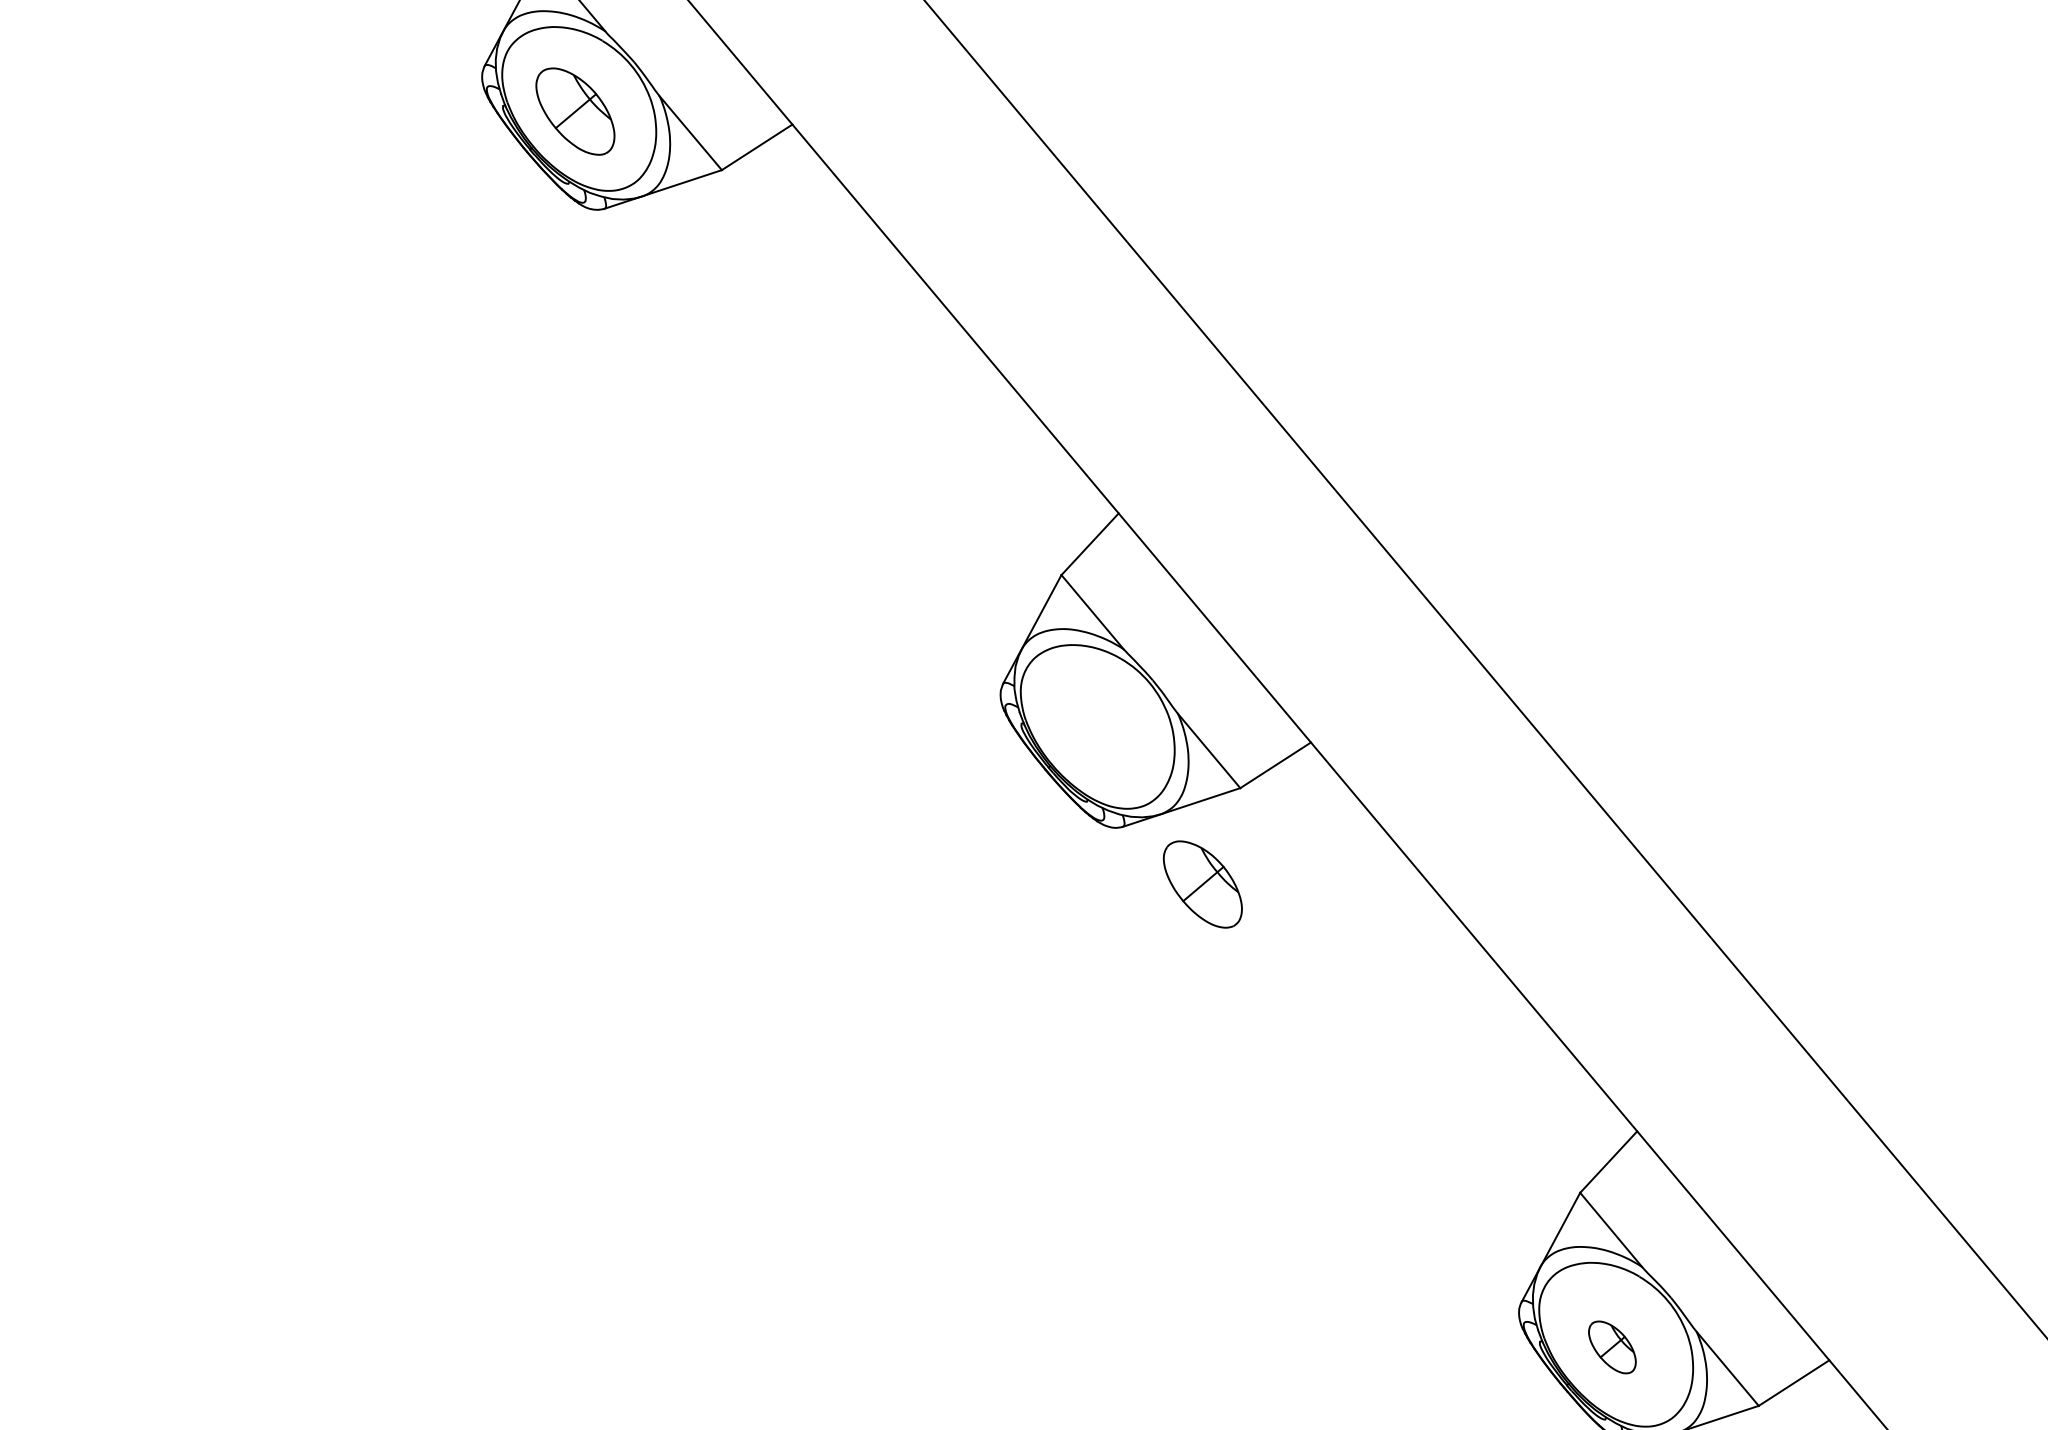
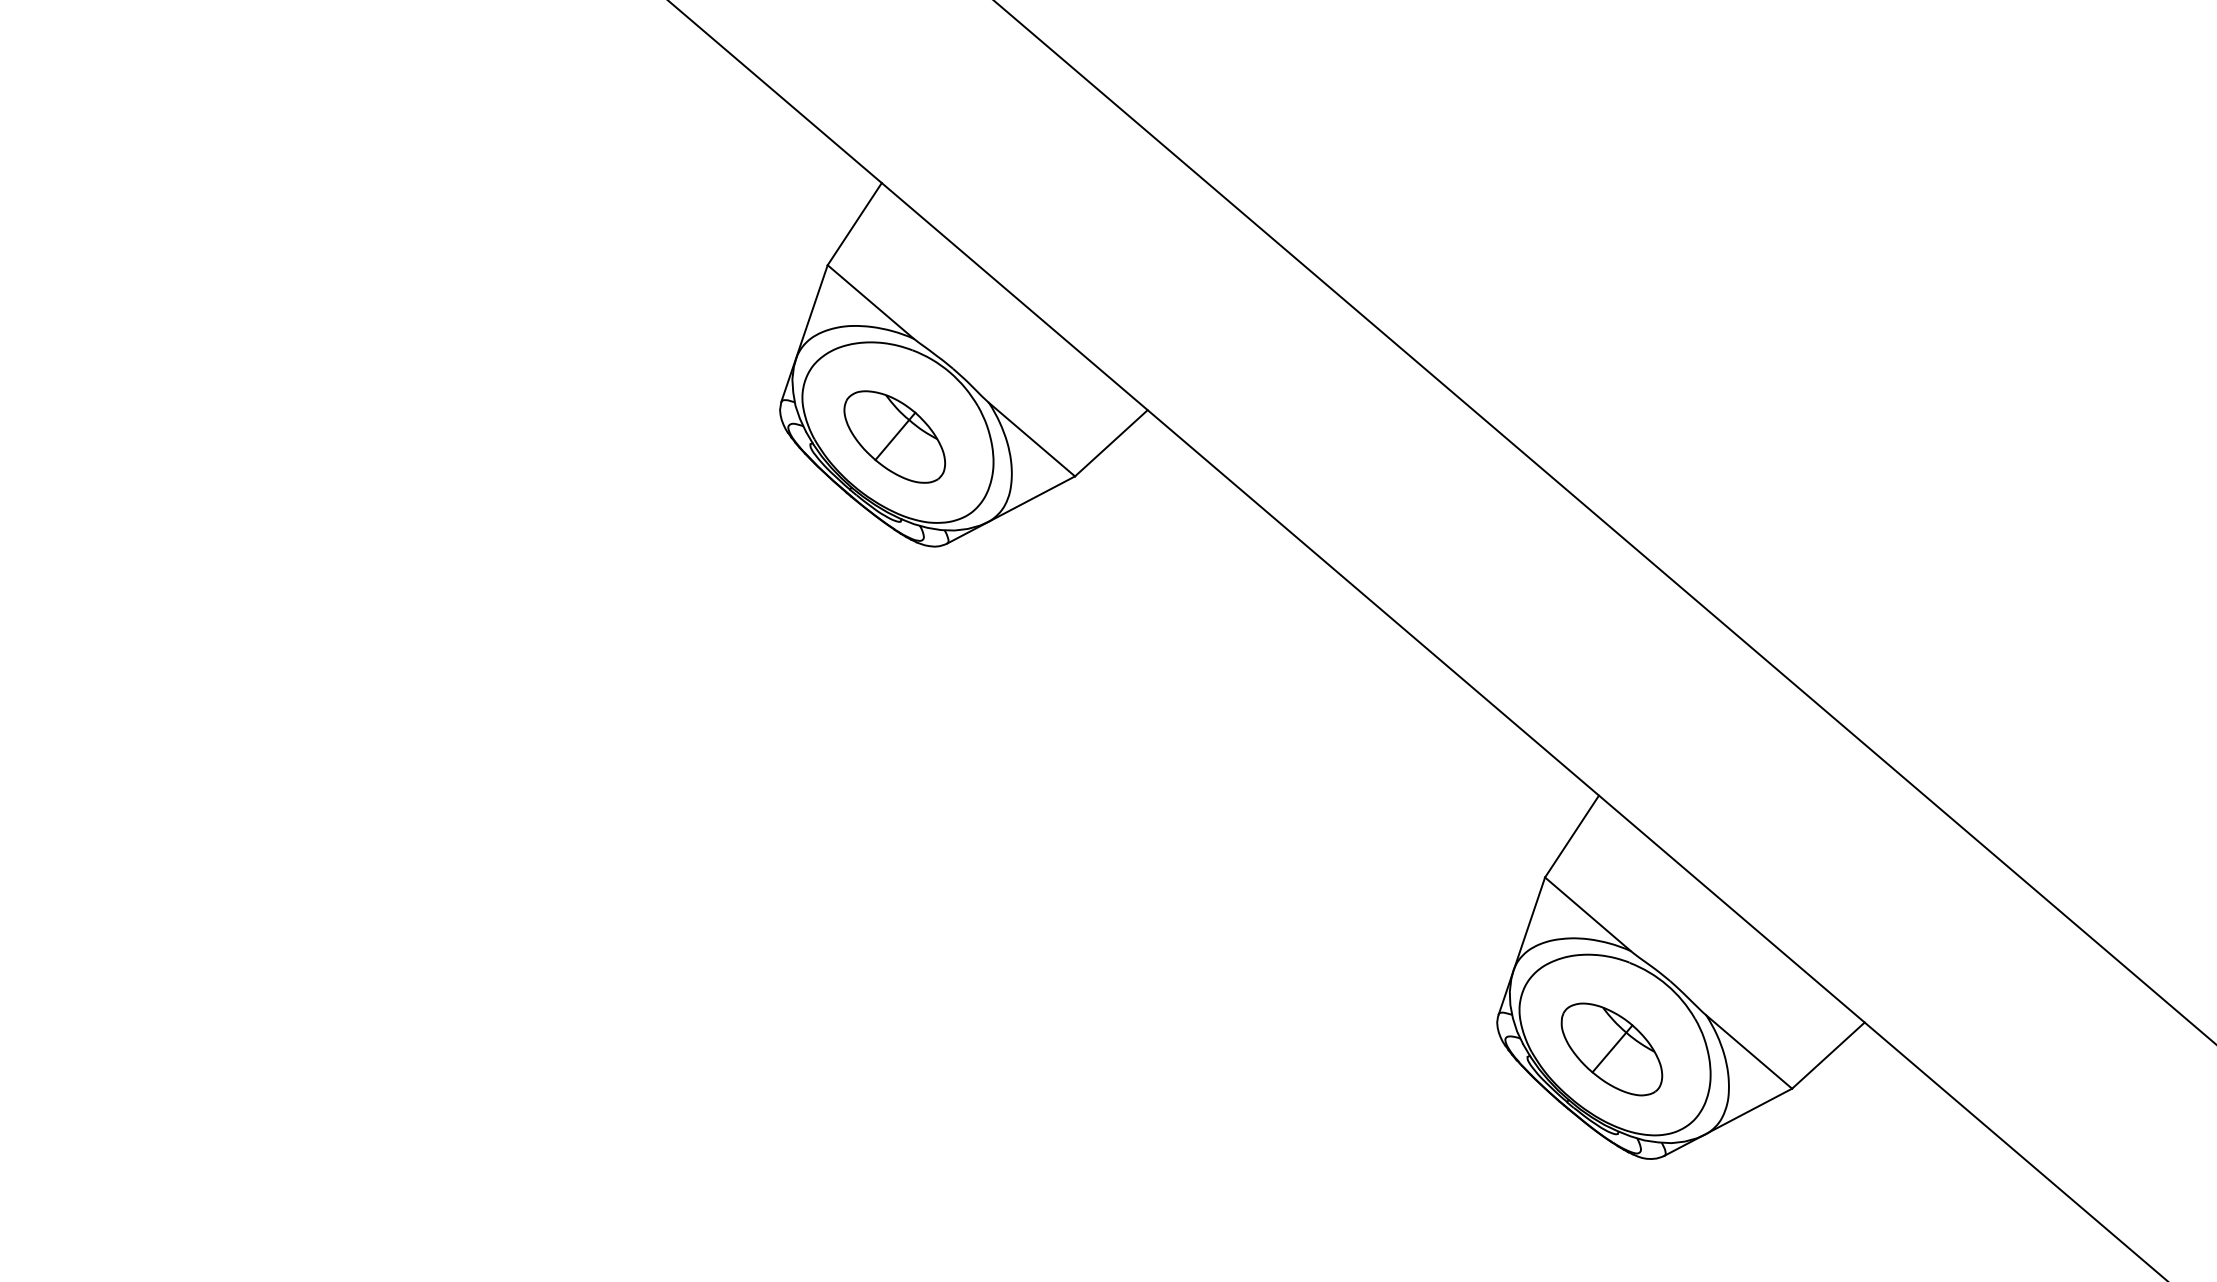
part: (1202, 884) -> (894, 437), moved
part: (1612, 1347) -> (1612, 1049), size x1.67

